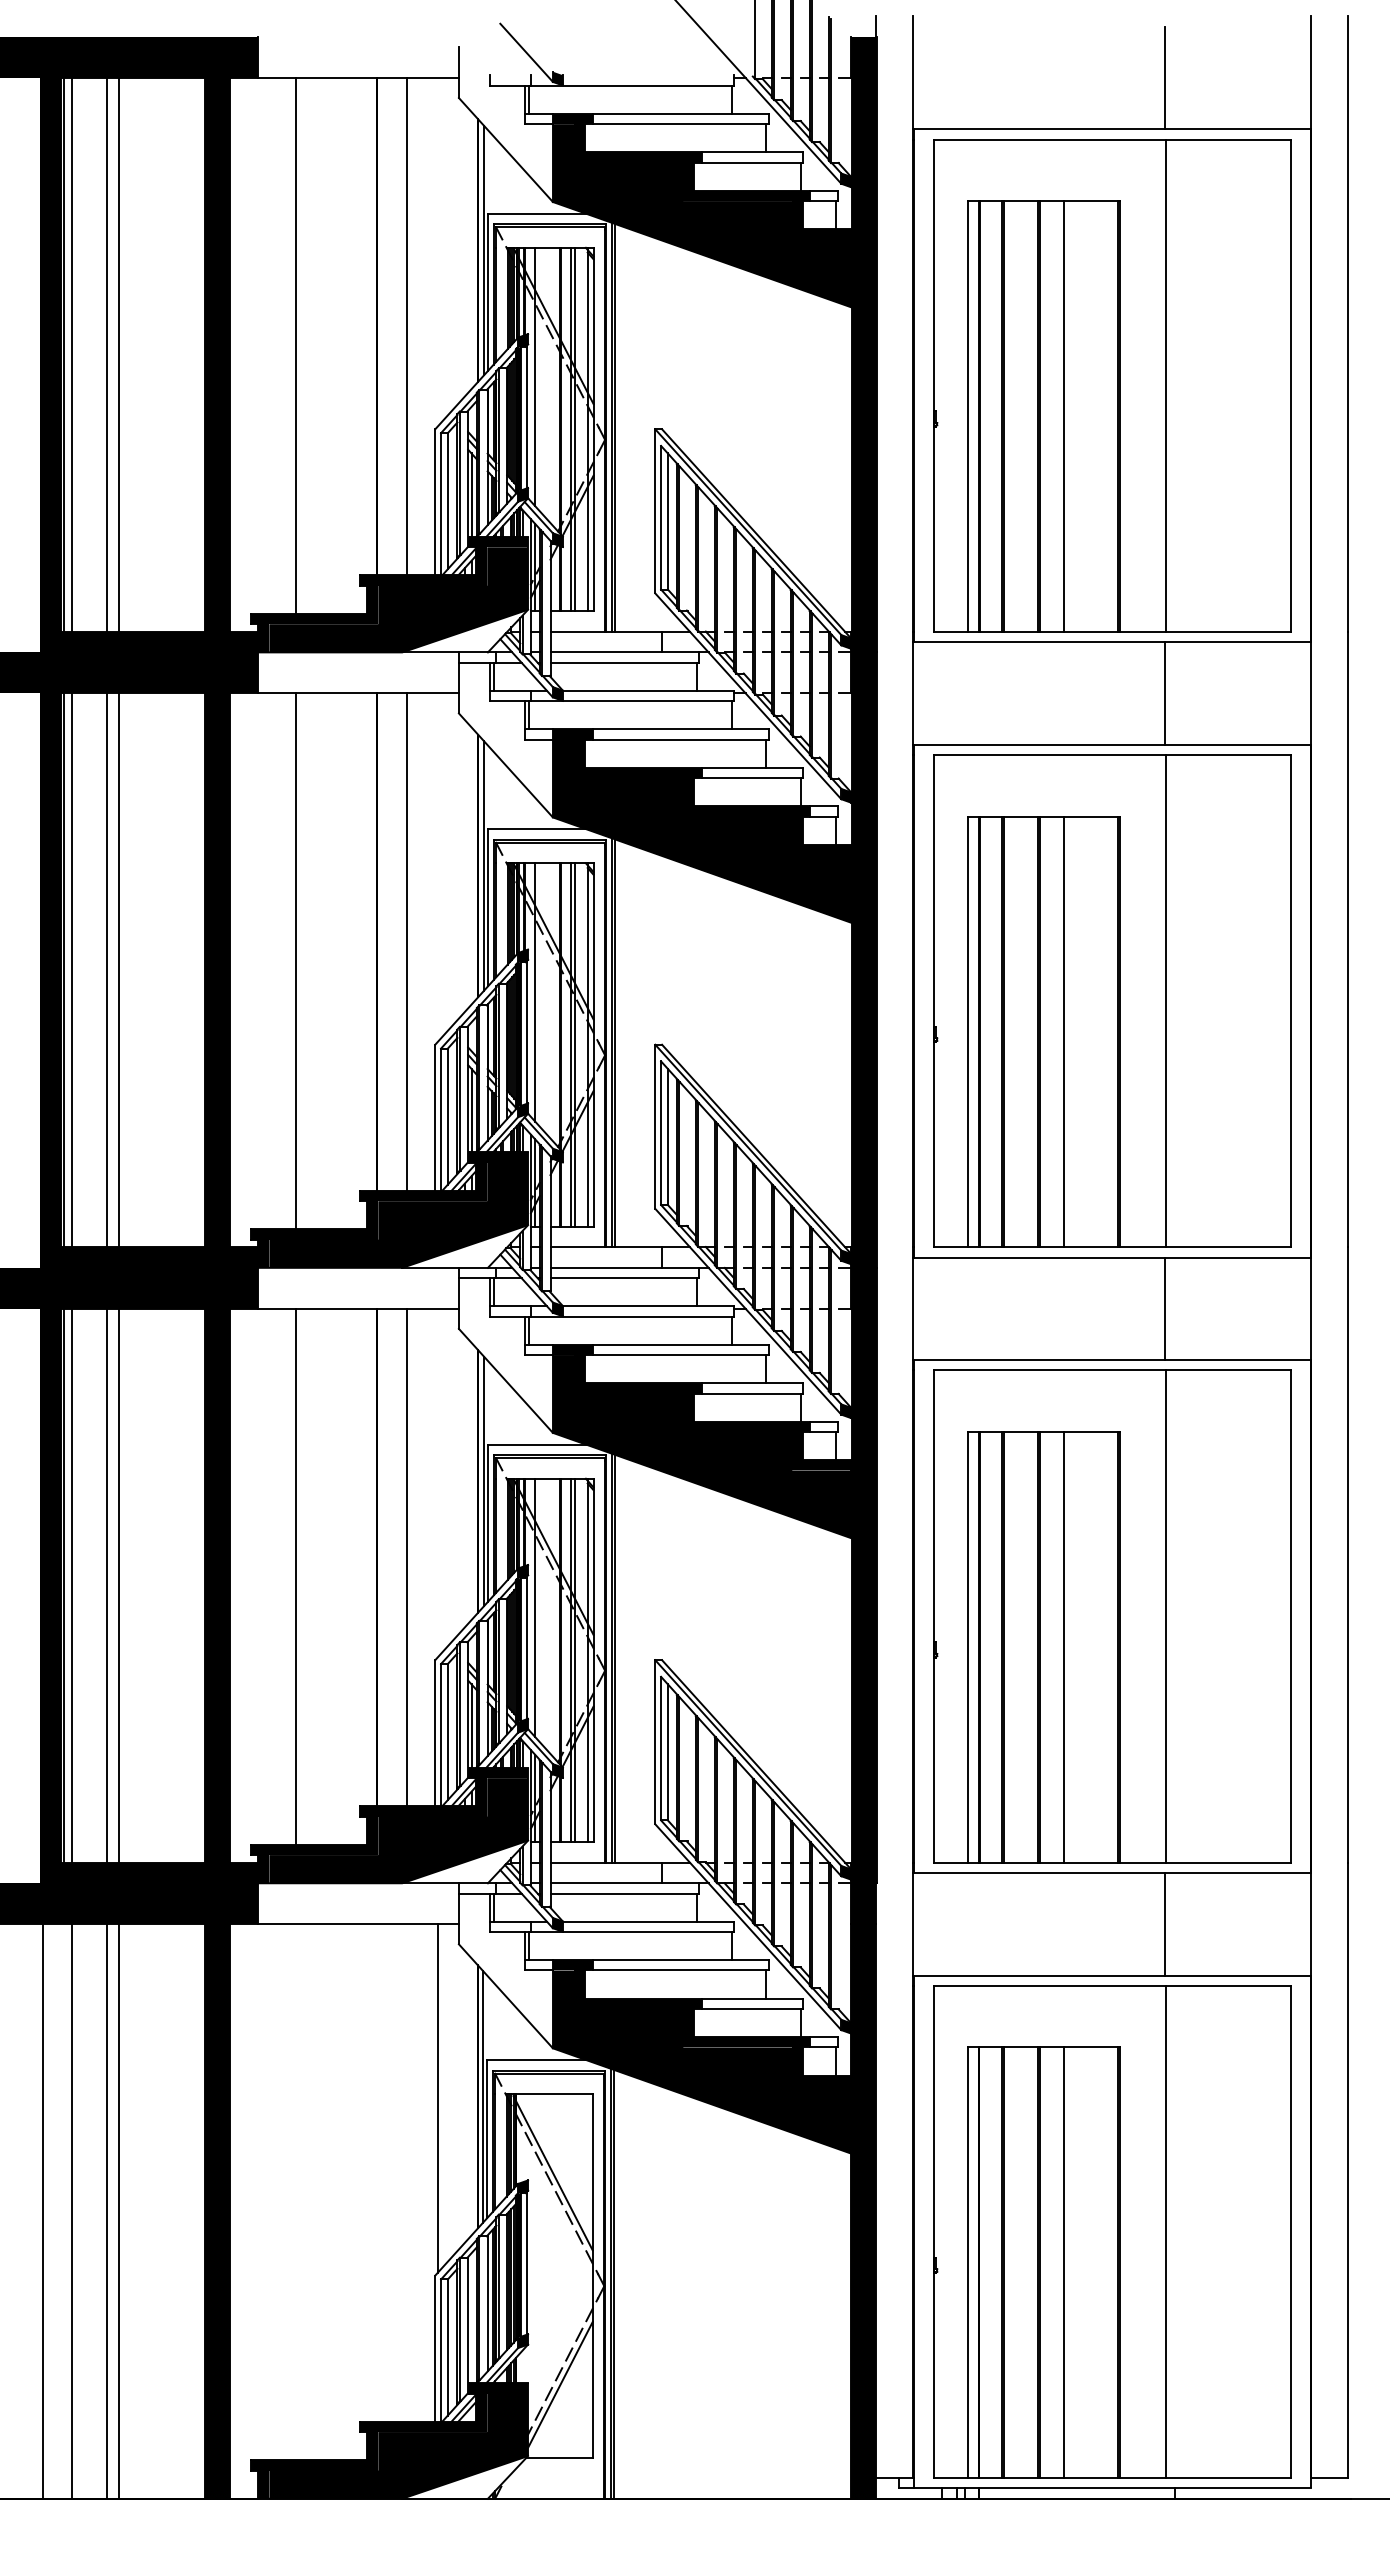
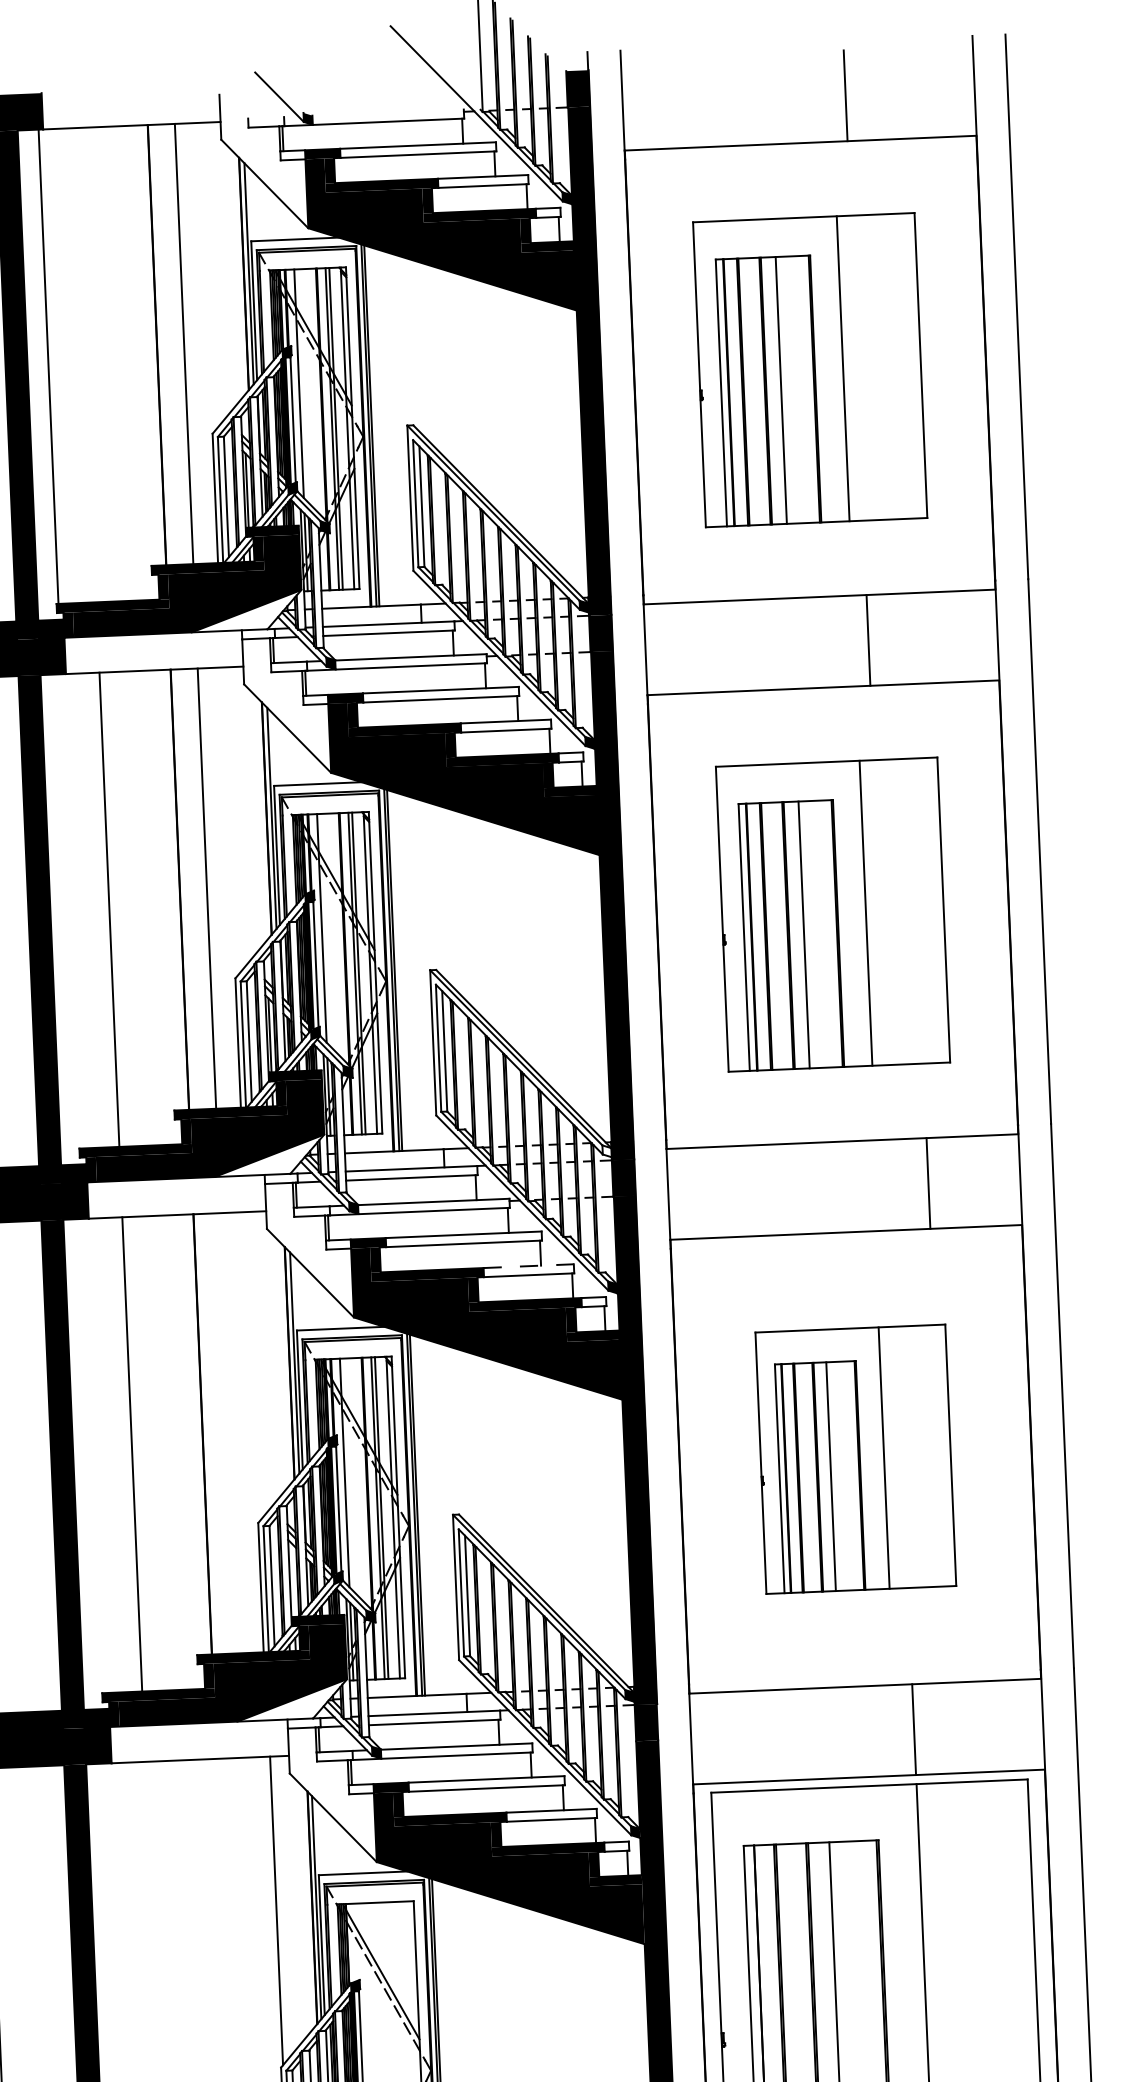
line: (296, 345) -> (48, 366), moved
part: (1112, 385) -> (810, 369), size x0.7
part: (1112, 1000) -> (833, 914), size x0.7
fill: (846, 1257) -> (607, 1151), removed
line: (1165, 1308) -> (928, 1183), moved
line: (752, 1383) -> (528, 1266), solid -> dashed
line: (407, 1557) -> (229, 1433), removed
part: (1112, 1616) -> (855, 1459), size x0.6
line: (471, 1725) -> (292, 1579), removed

